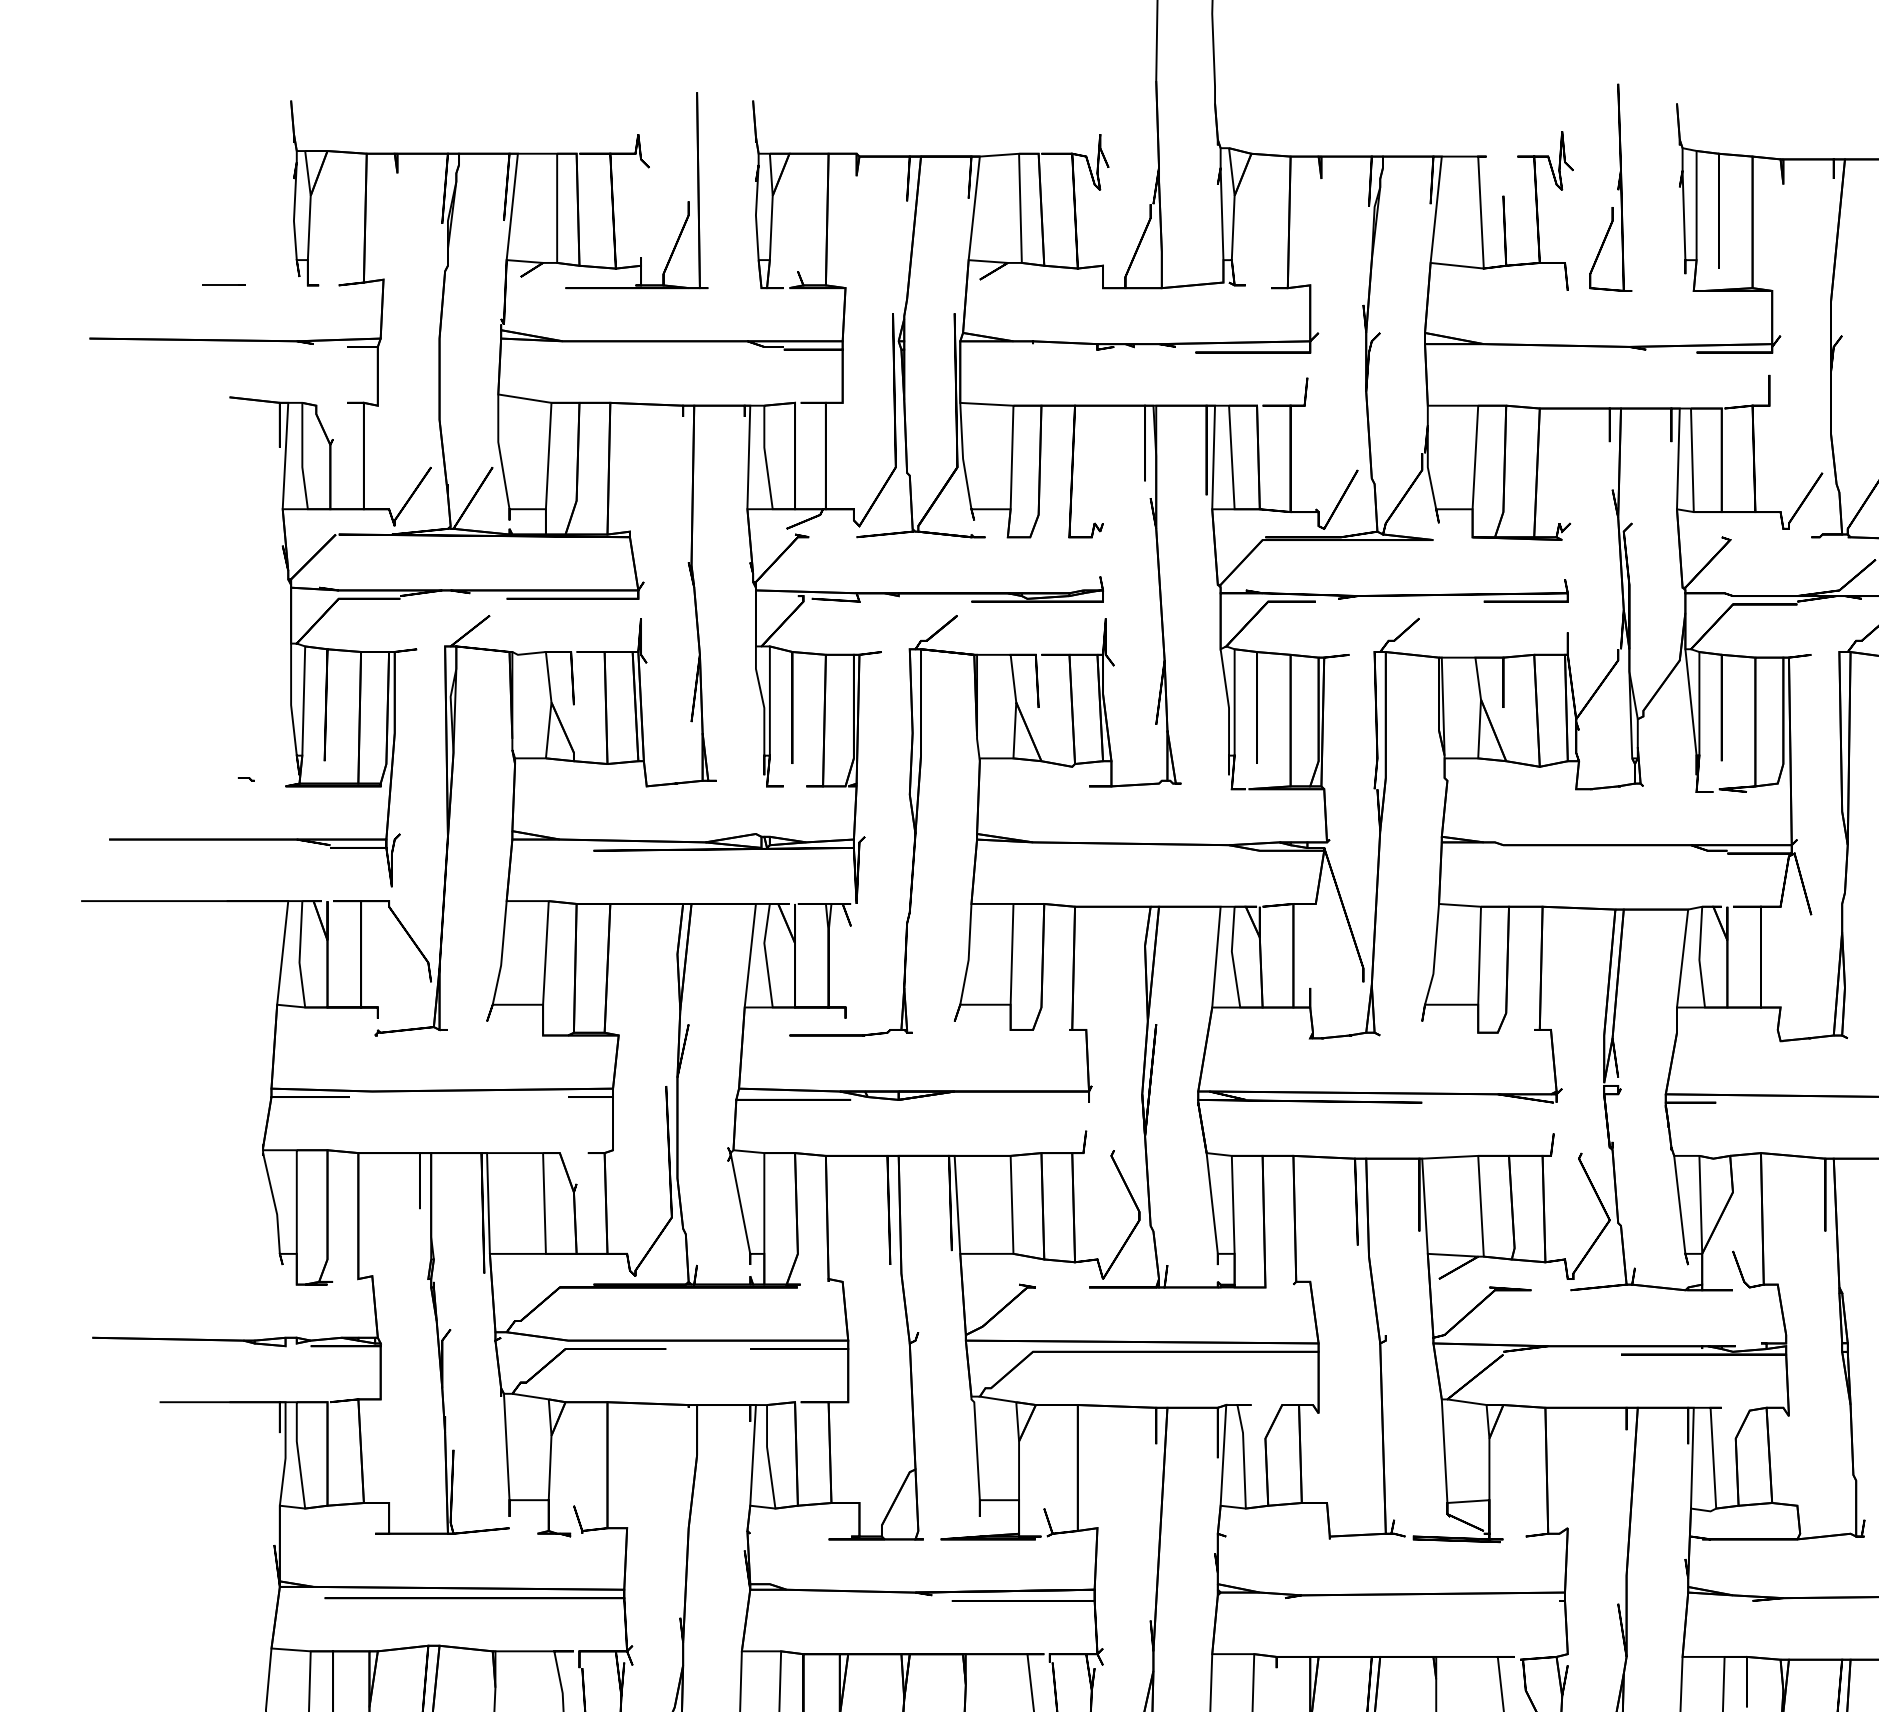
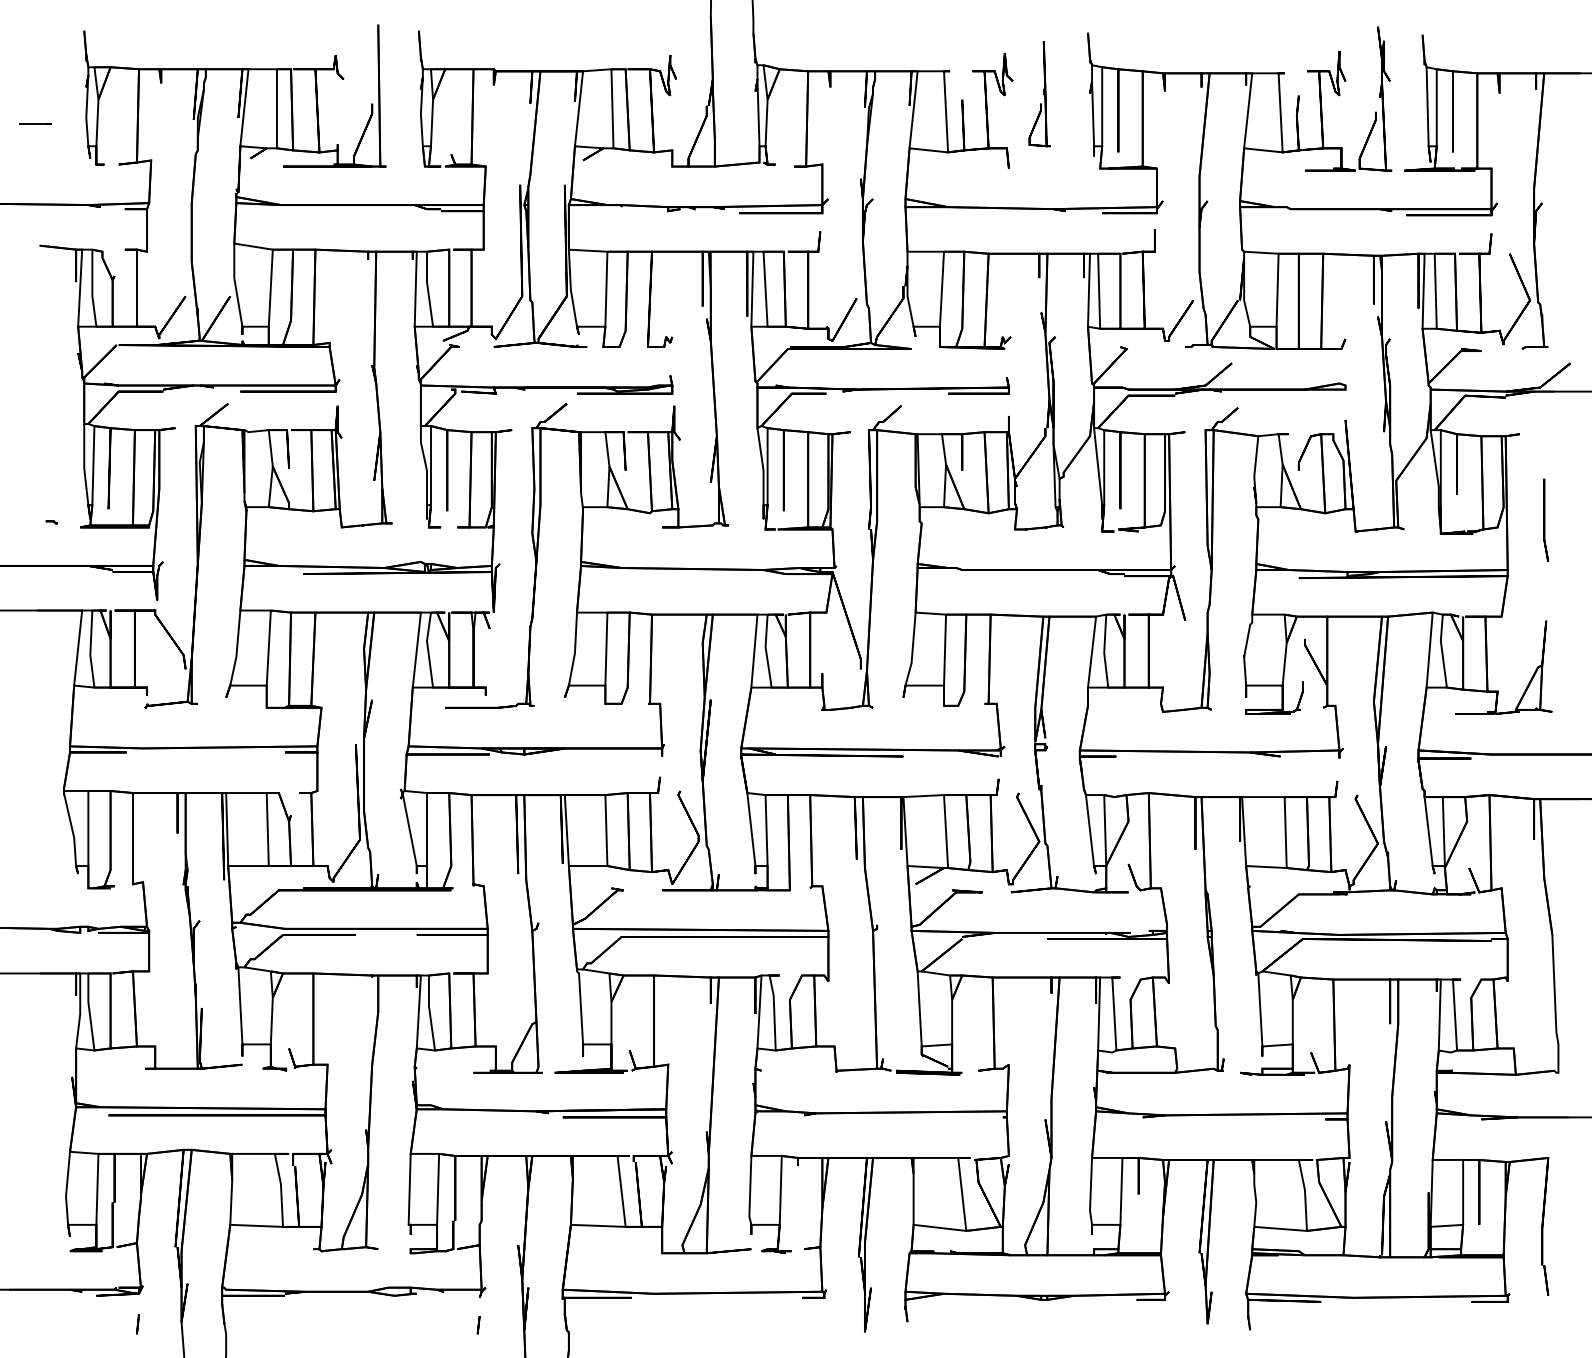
part: (1610, 187) -> (1039, 93), size x0.7
line: (223, 285) -> (35, 123), moved

